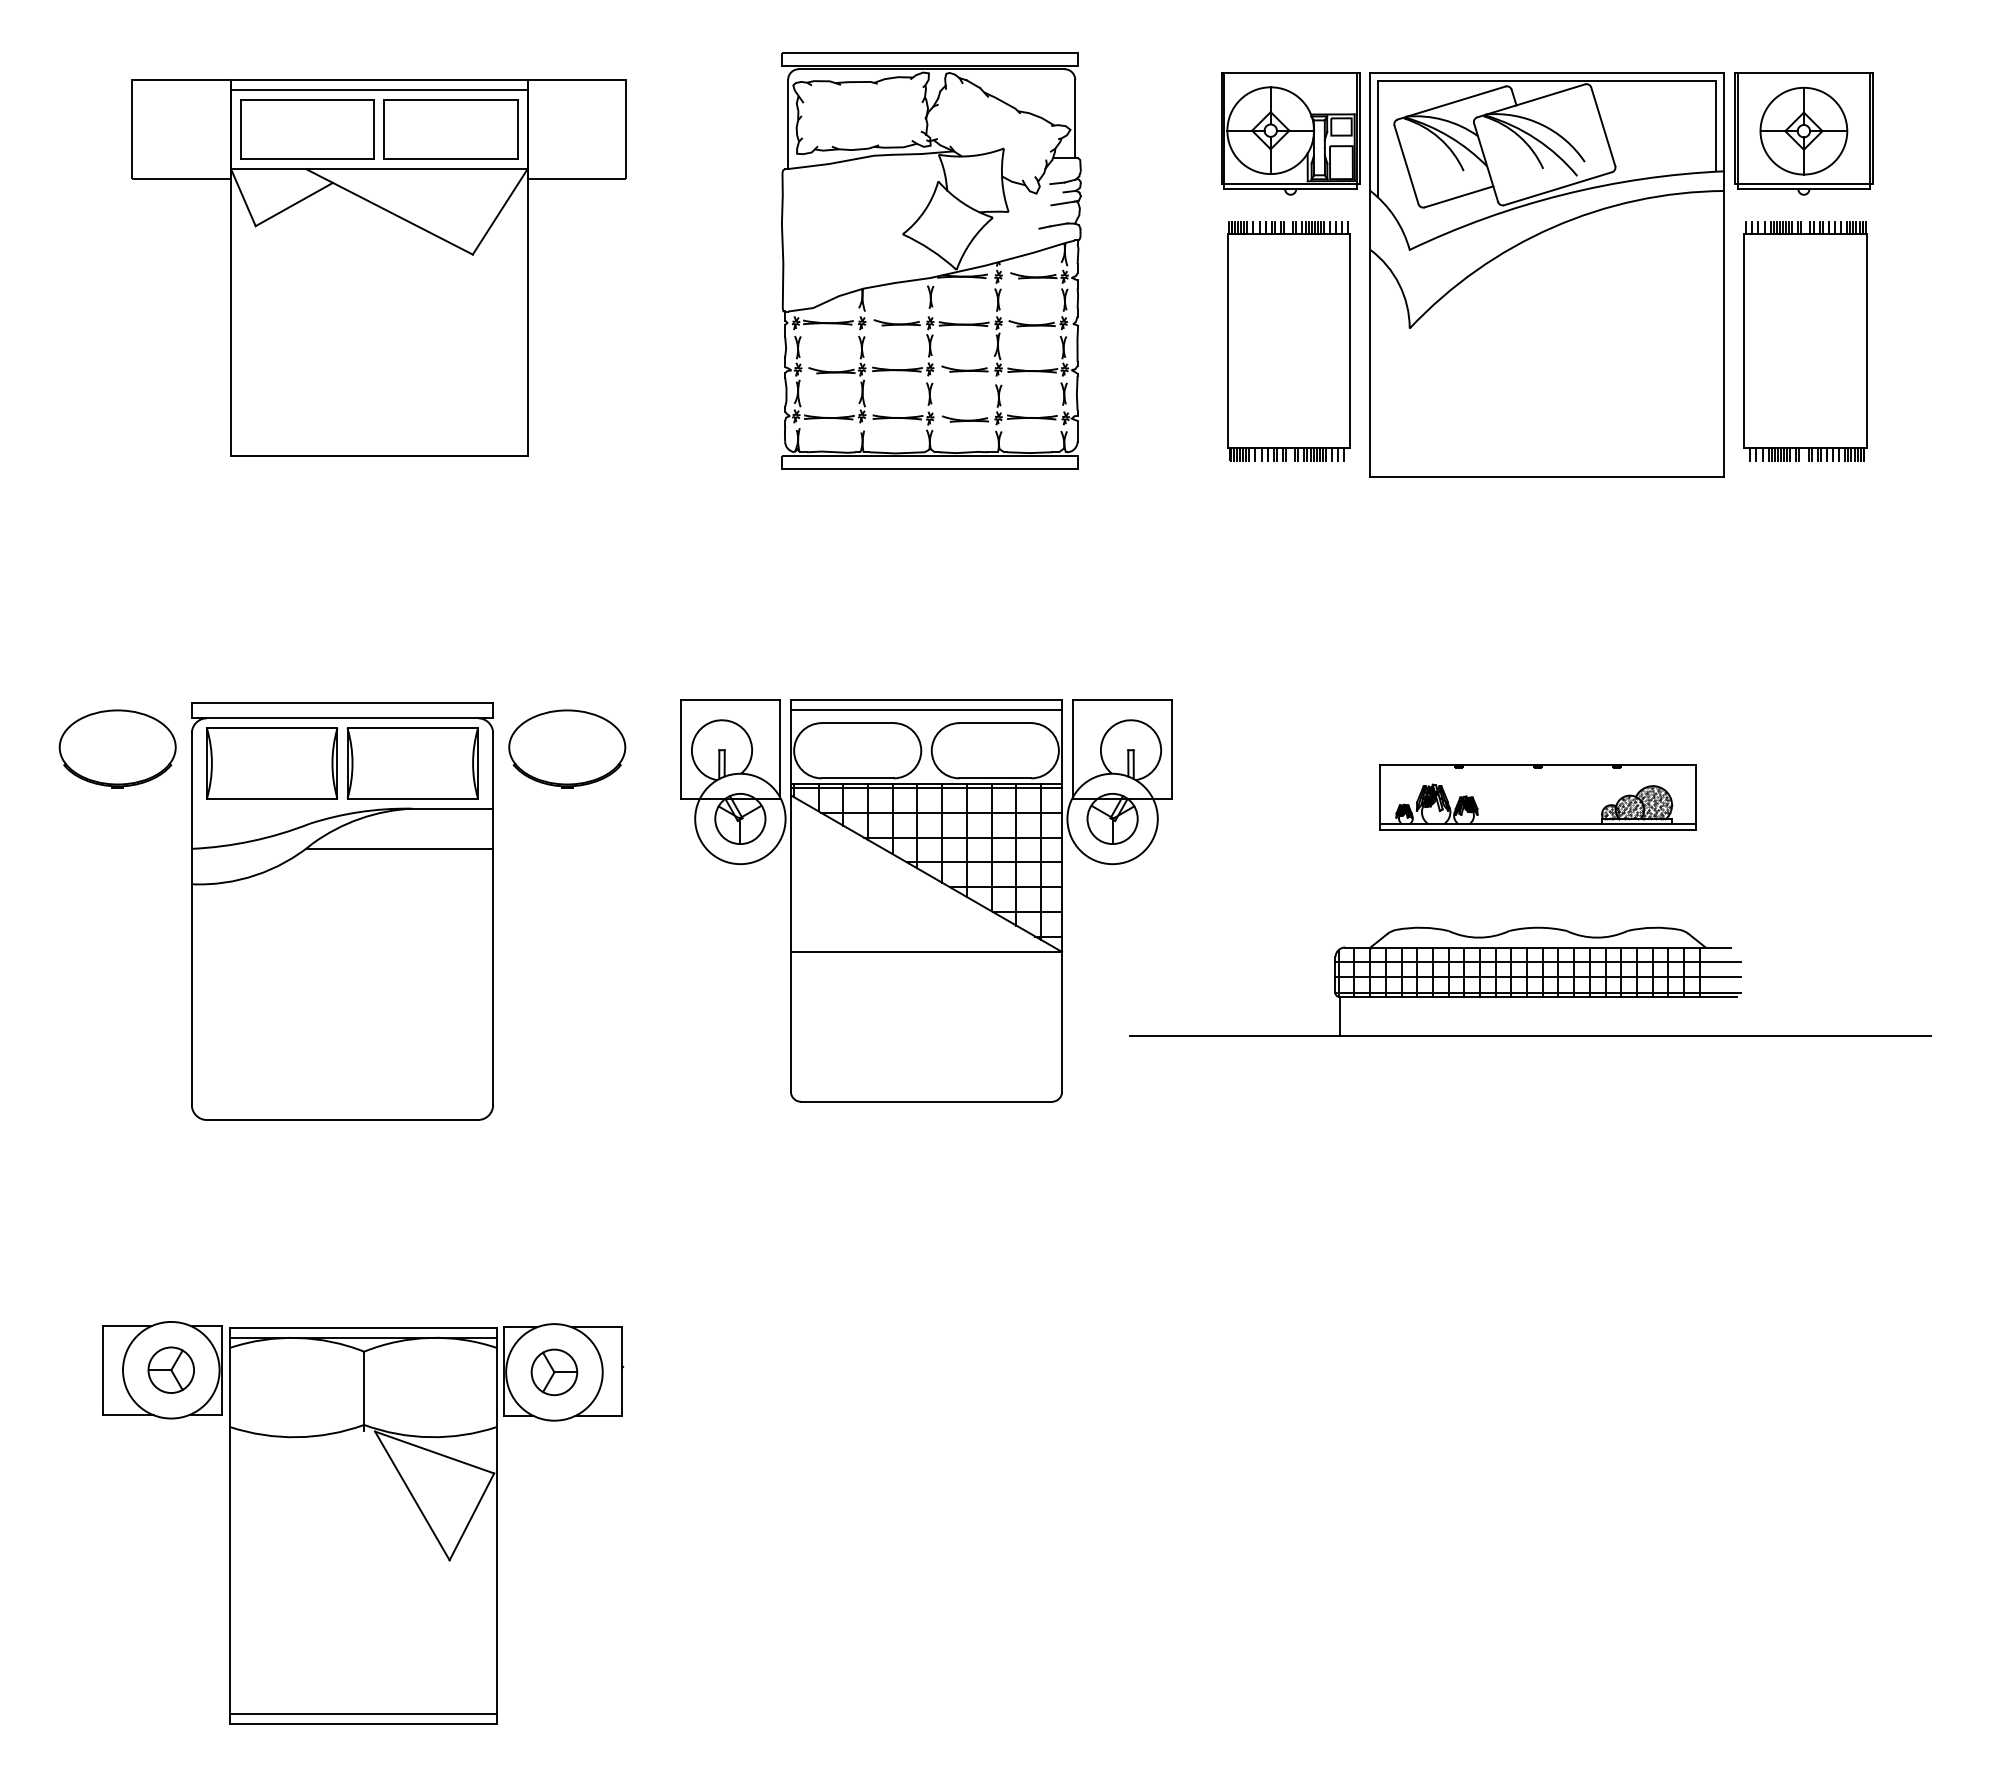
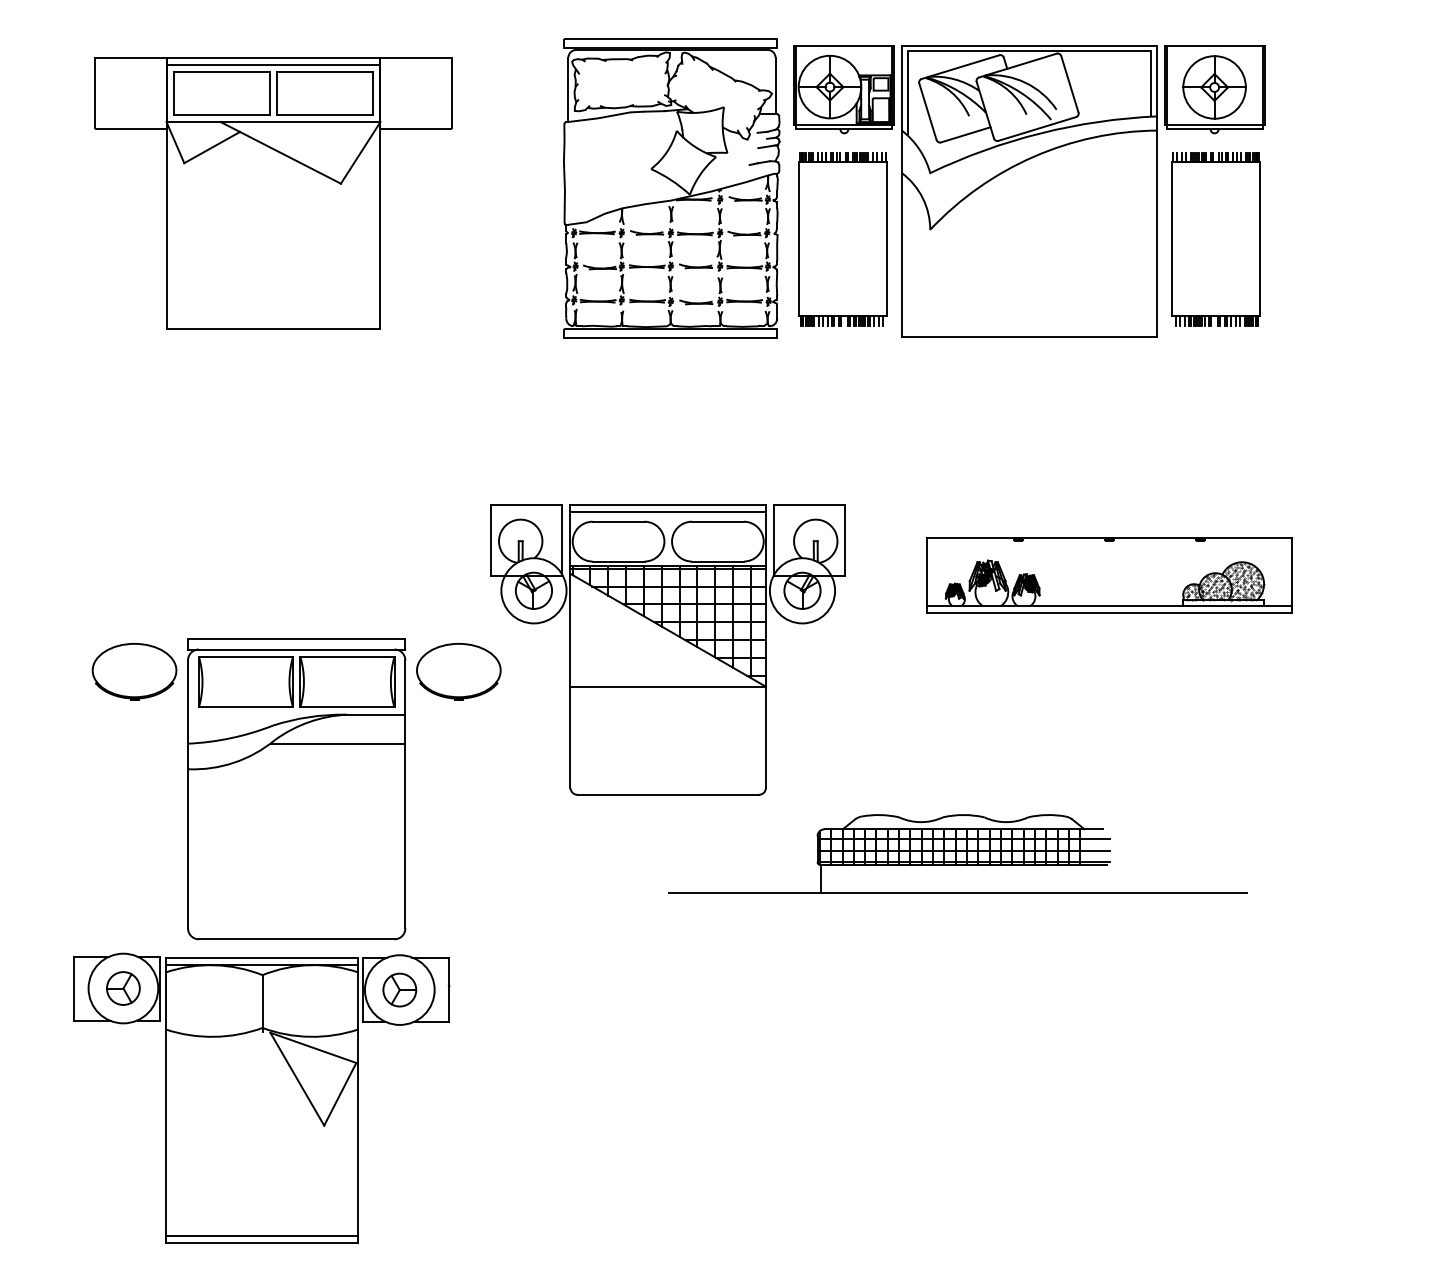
part: (1547, 274) -> (1029, 190), moved
part: (1537, 797) -> (1108, 575), size x1.6
part: (342, 911) -> (296, 788), moved
part: (1530, 981) -> (958, 853), moved

